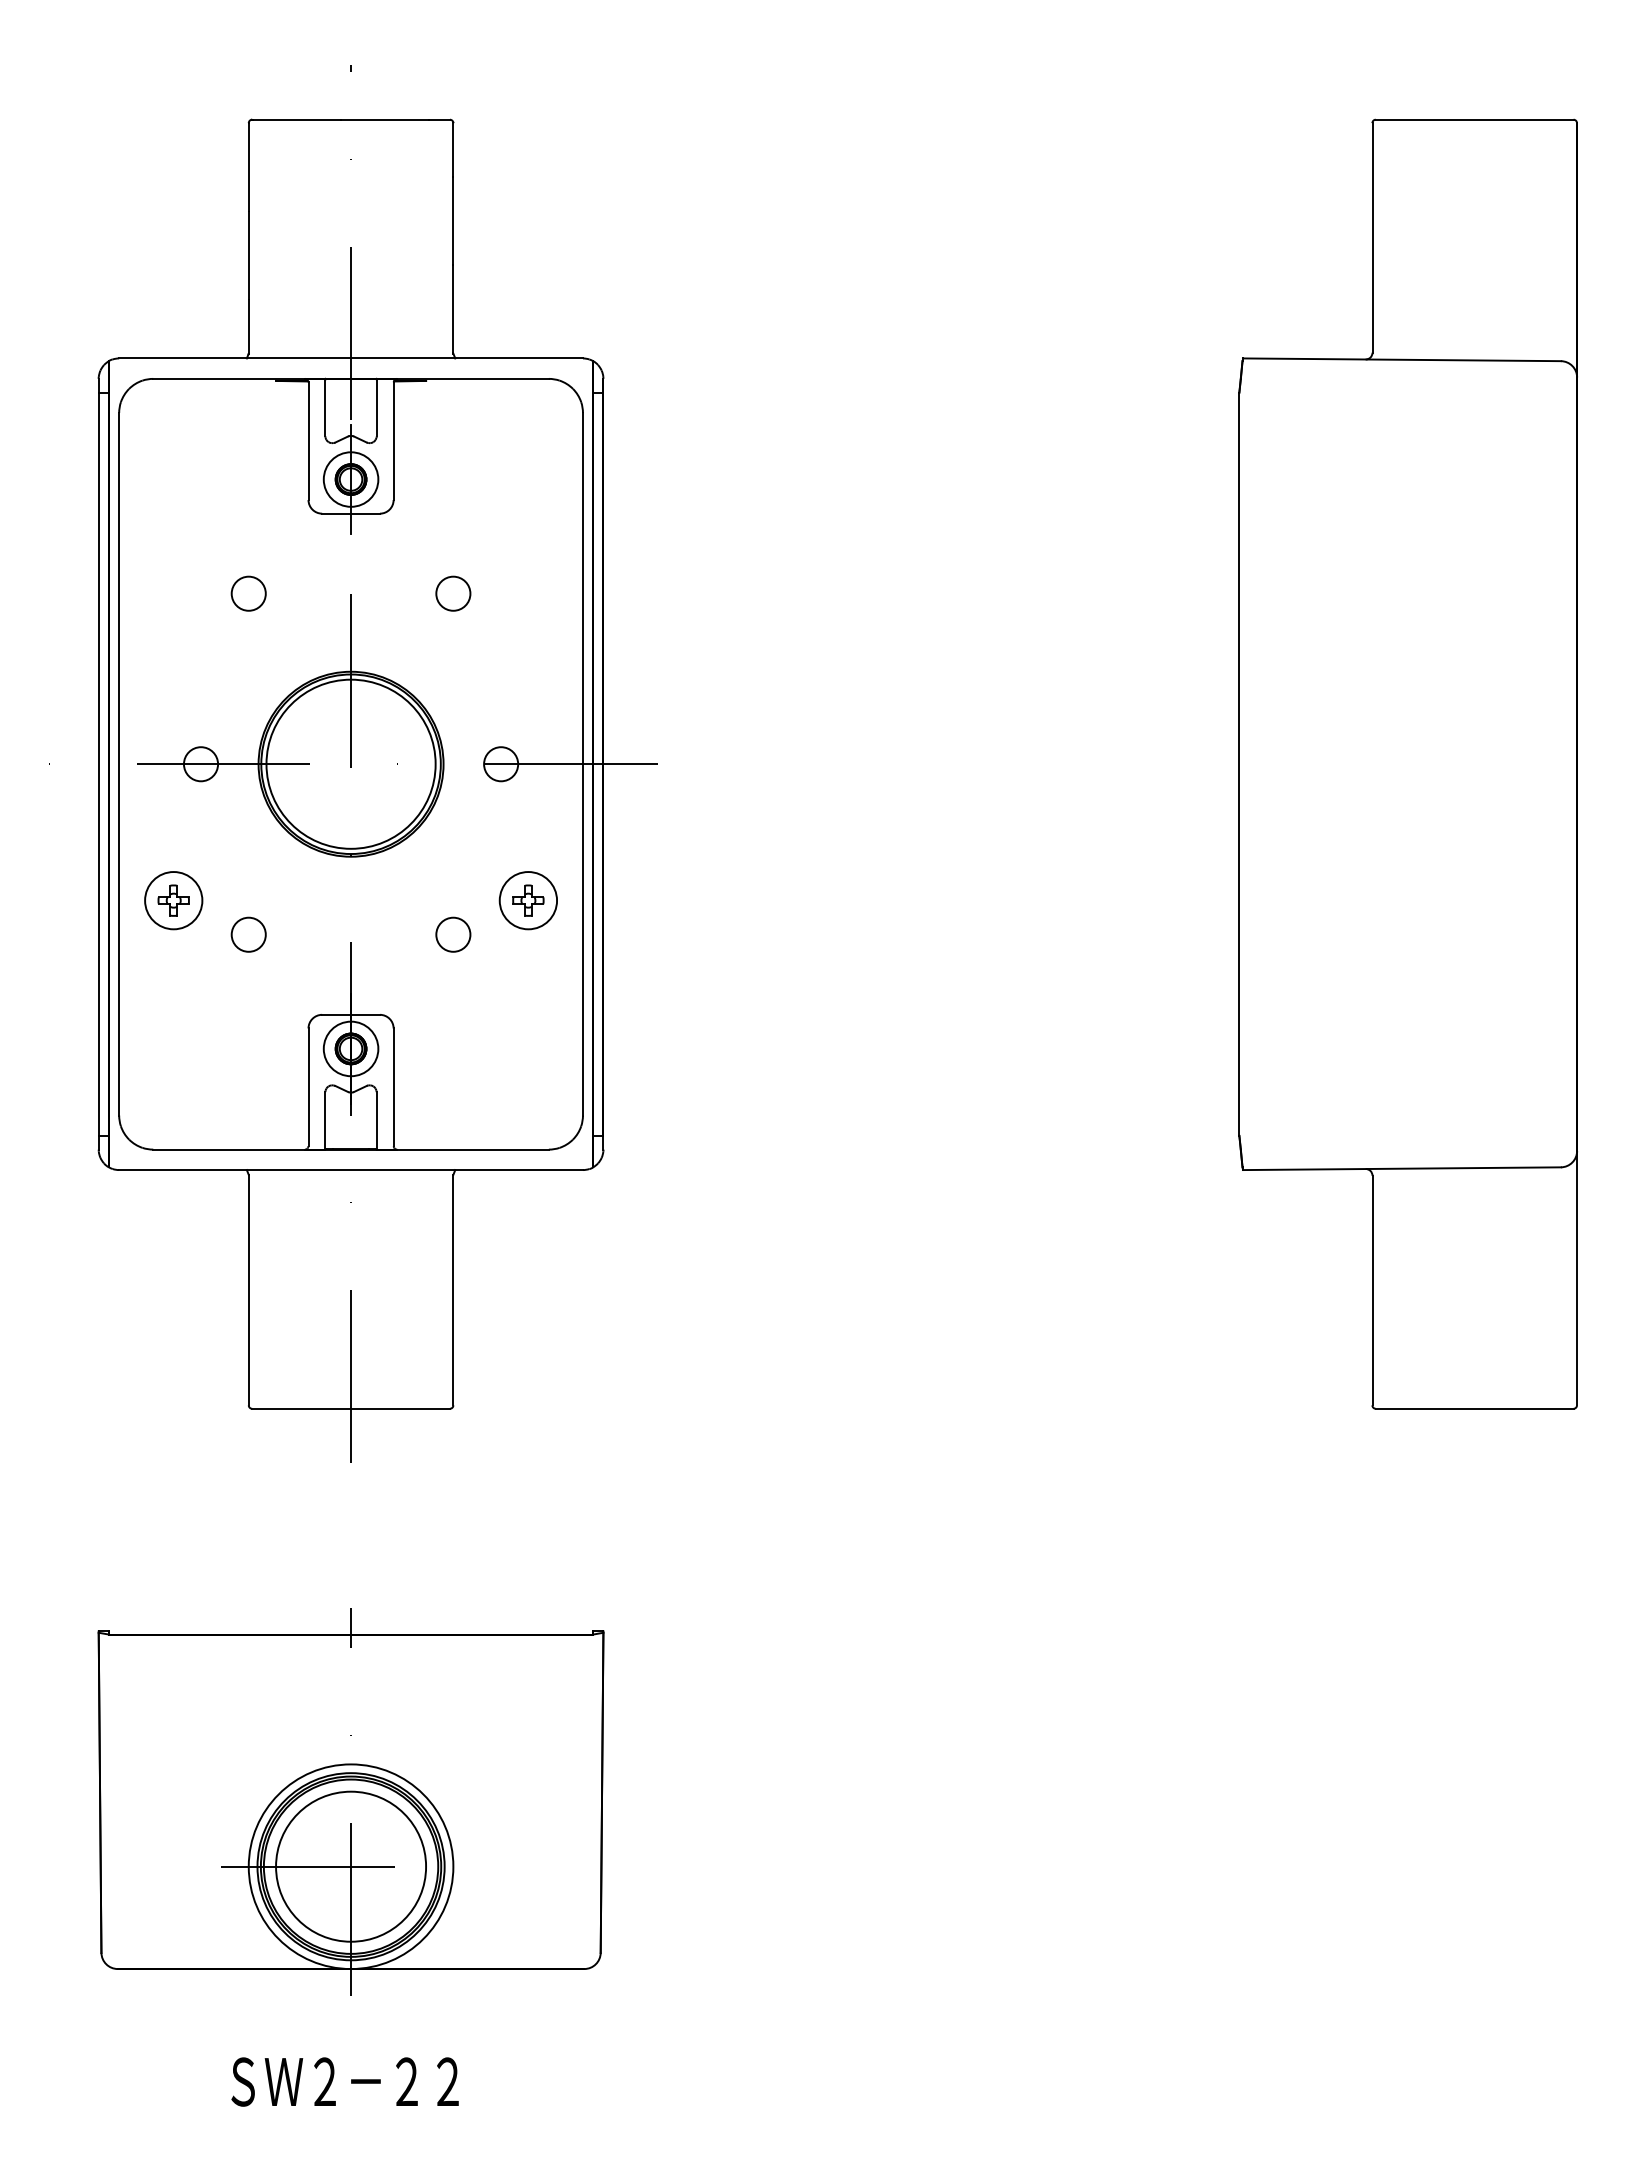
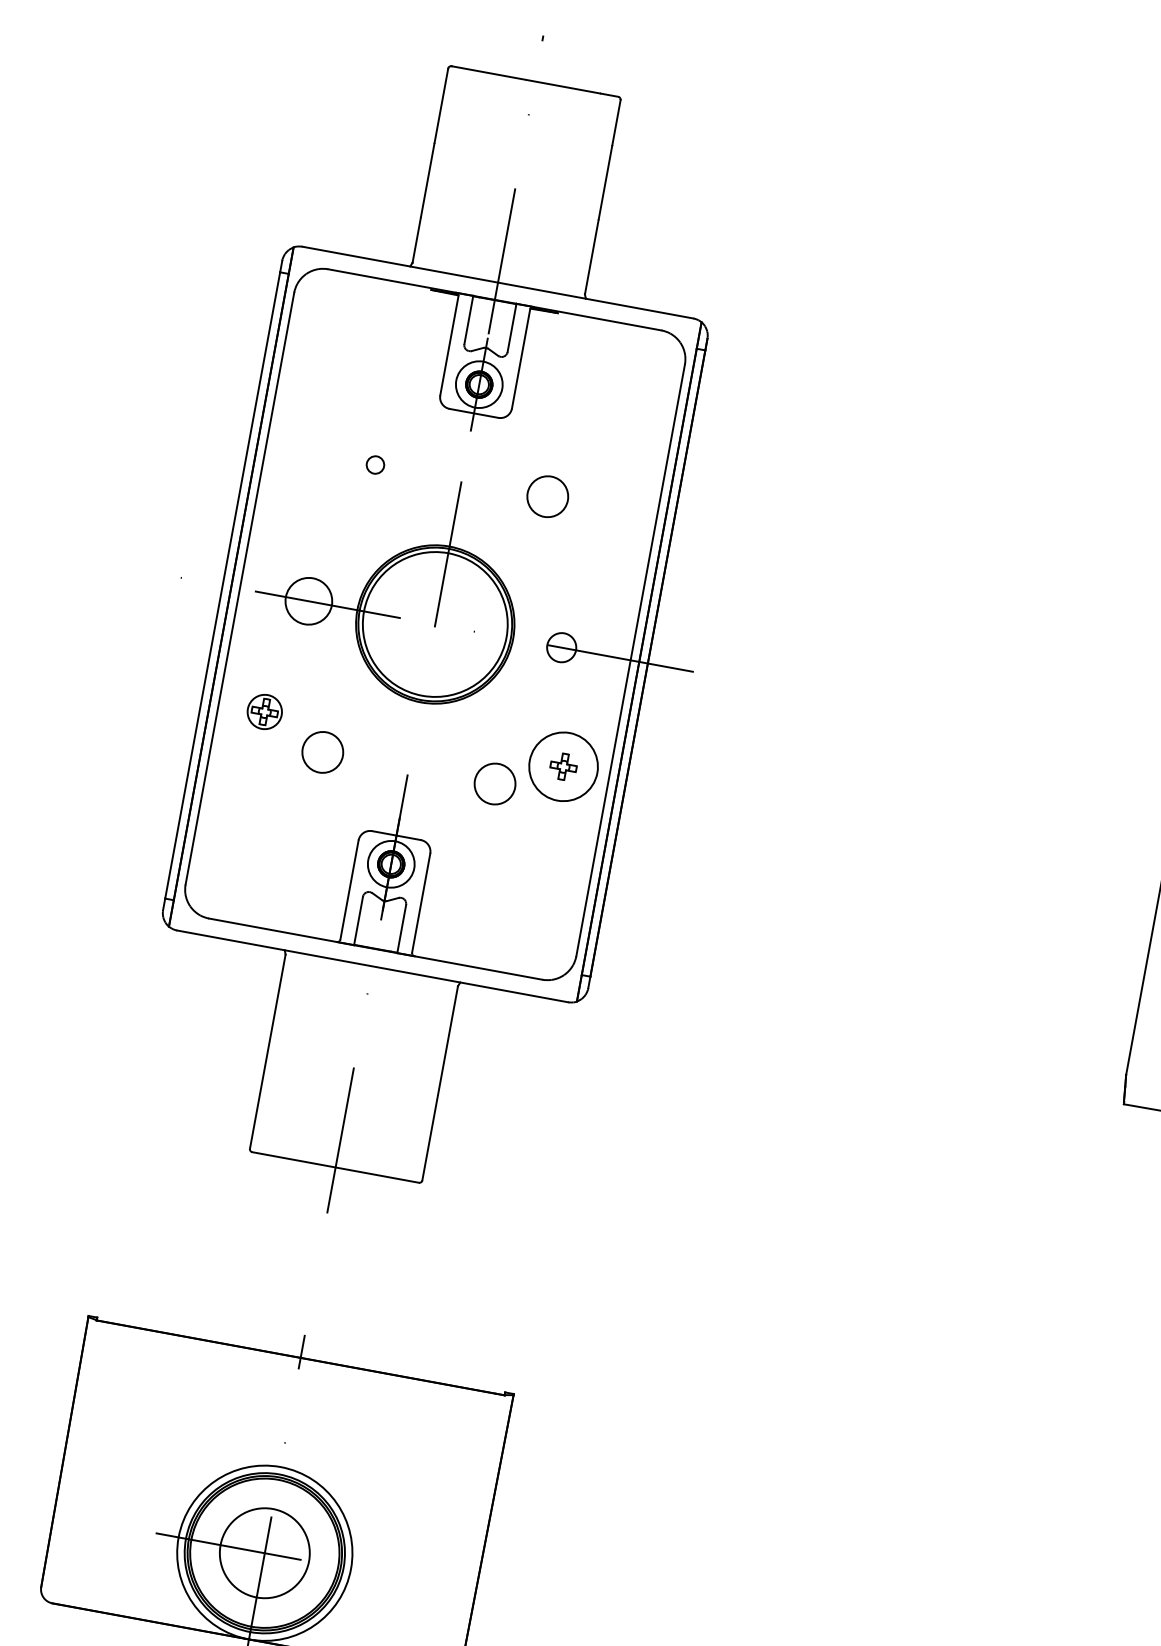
circle: (248, 593) -> (375, 464), size x0.6
circle: (453, 593) -> (547, 496), size x1.4
circle: (200, 764) -> (308, 601), size x1.6
circle: (173, 900) -> (264, 711), size x0.7
circle: (528, 900) -> (563, 766), size x1.4
circle: (248, 934) -> (322, 752), size x1.4
circle: (453, 934) -> (495, 783), size x1.4
circle: (351, 1866) -> (265, 1553), size x0.7

